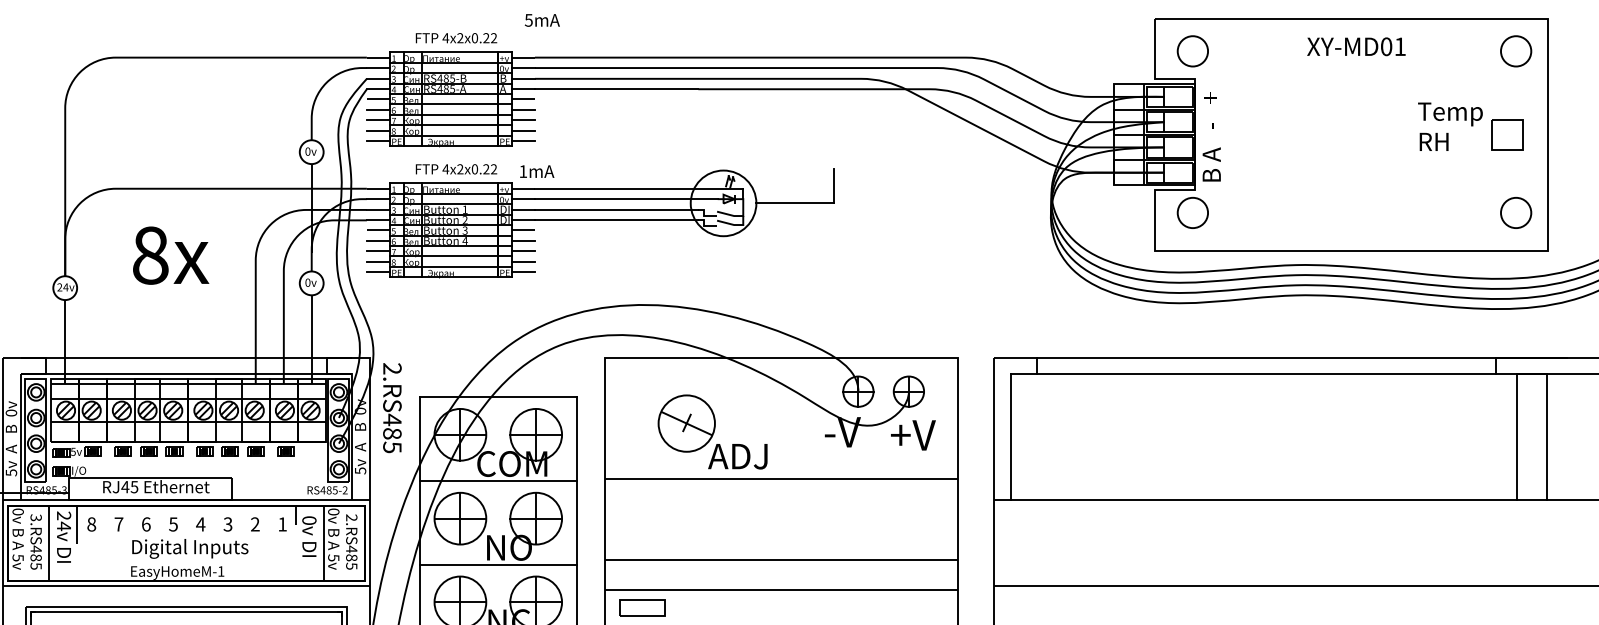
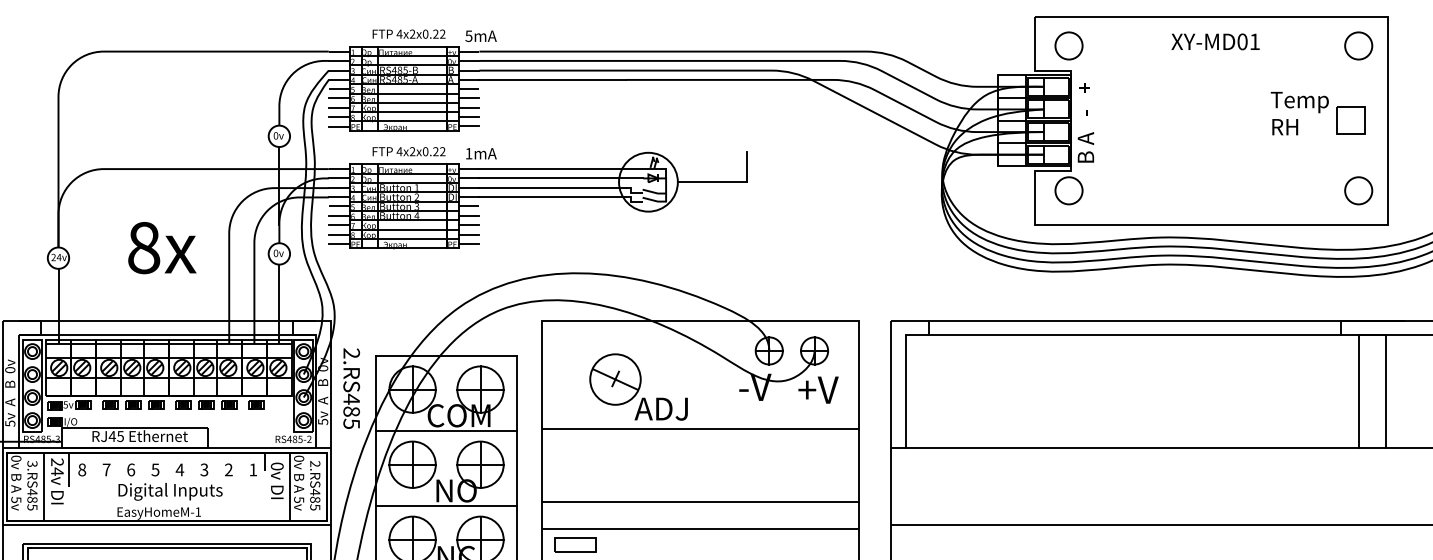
text: (541, 19) -> (480, 35), moved
text: (171, 256) -> (162, 248), moved
text: (392, 407) -> (351, 388), moved

